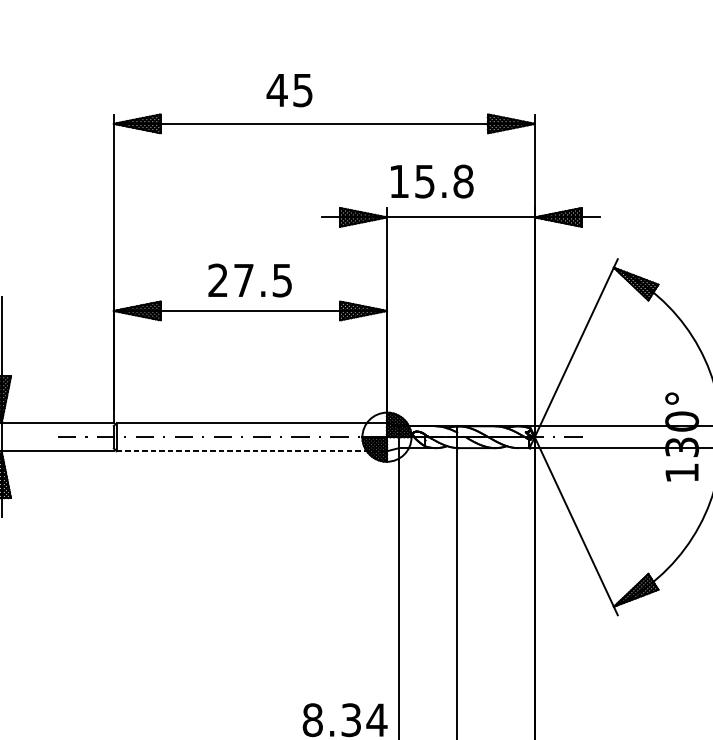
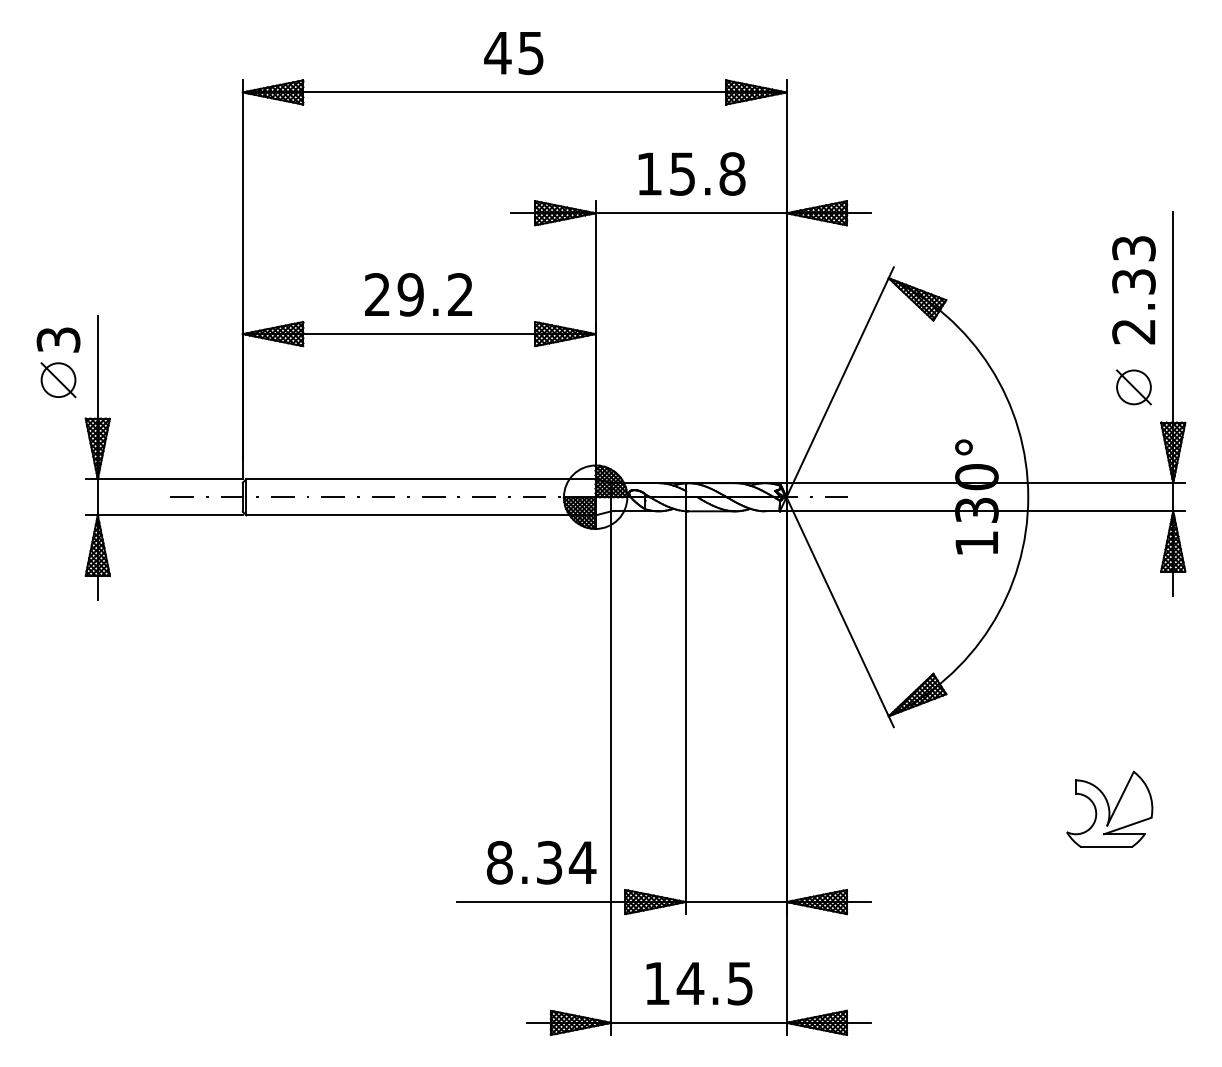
text: (289, 90) -> (513, 53), moved
text: (431, 181) -> (691, 173), moved
text: (262, 280) -> (434, 294), 27.5 -> 29.2
line: (252, 451) -> (421, 515), dashed -> solid

